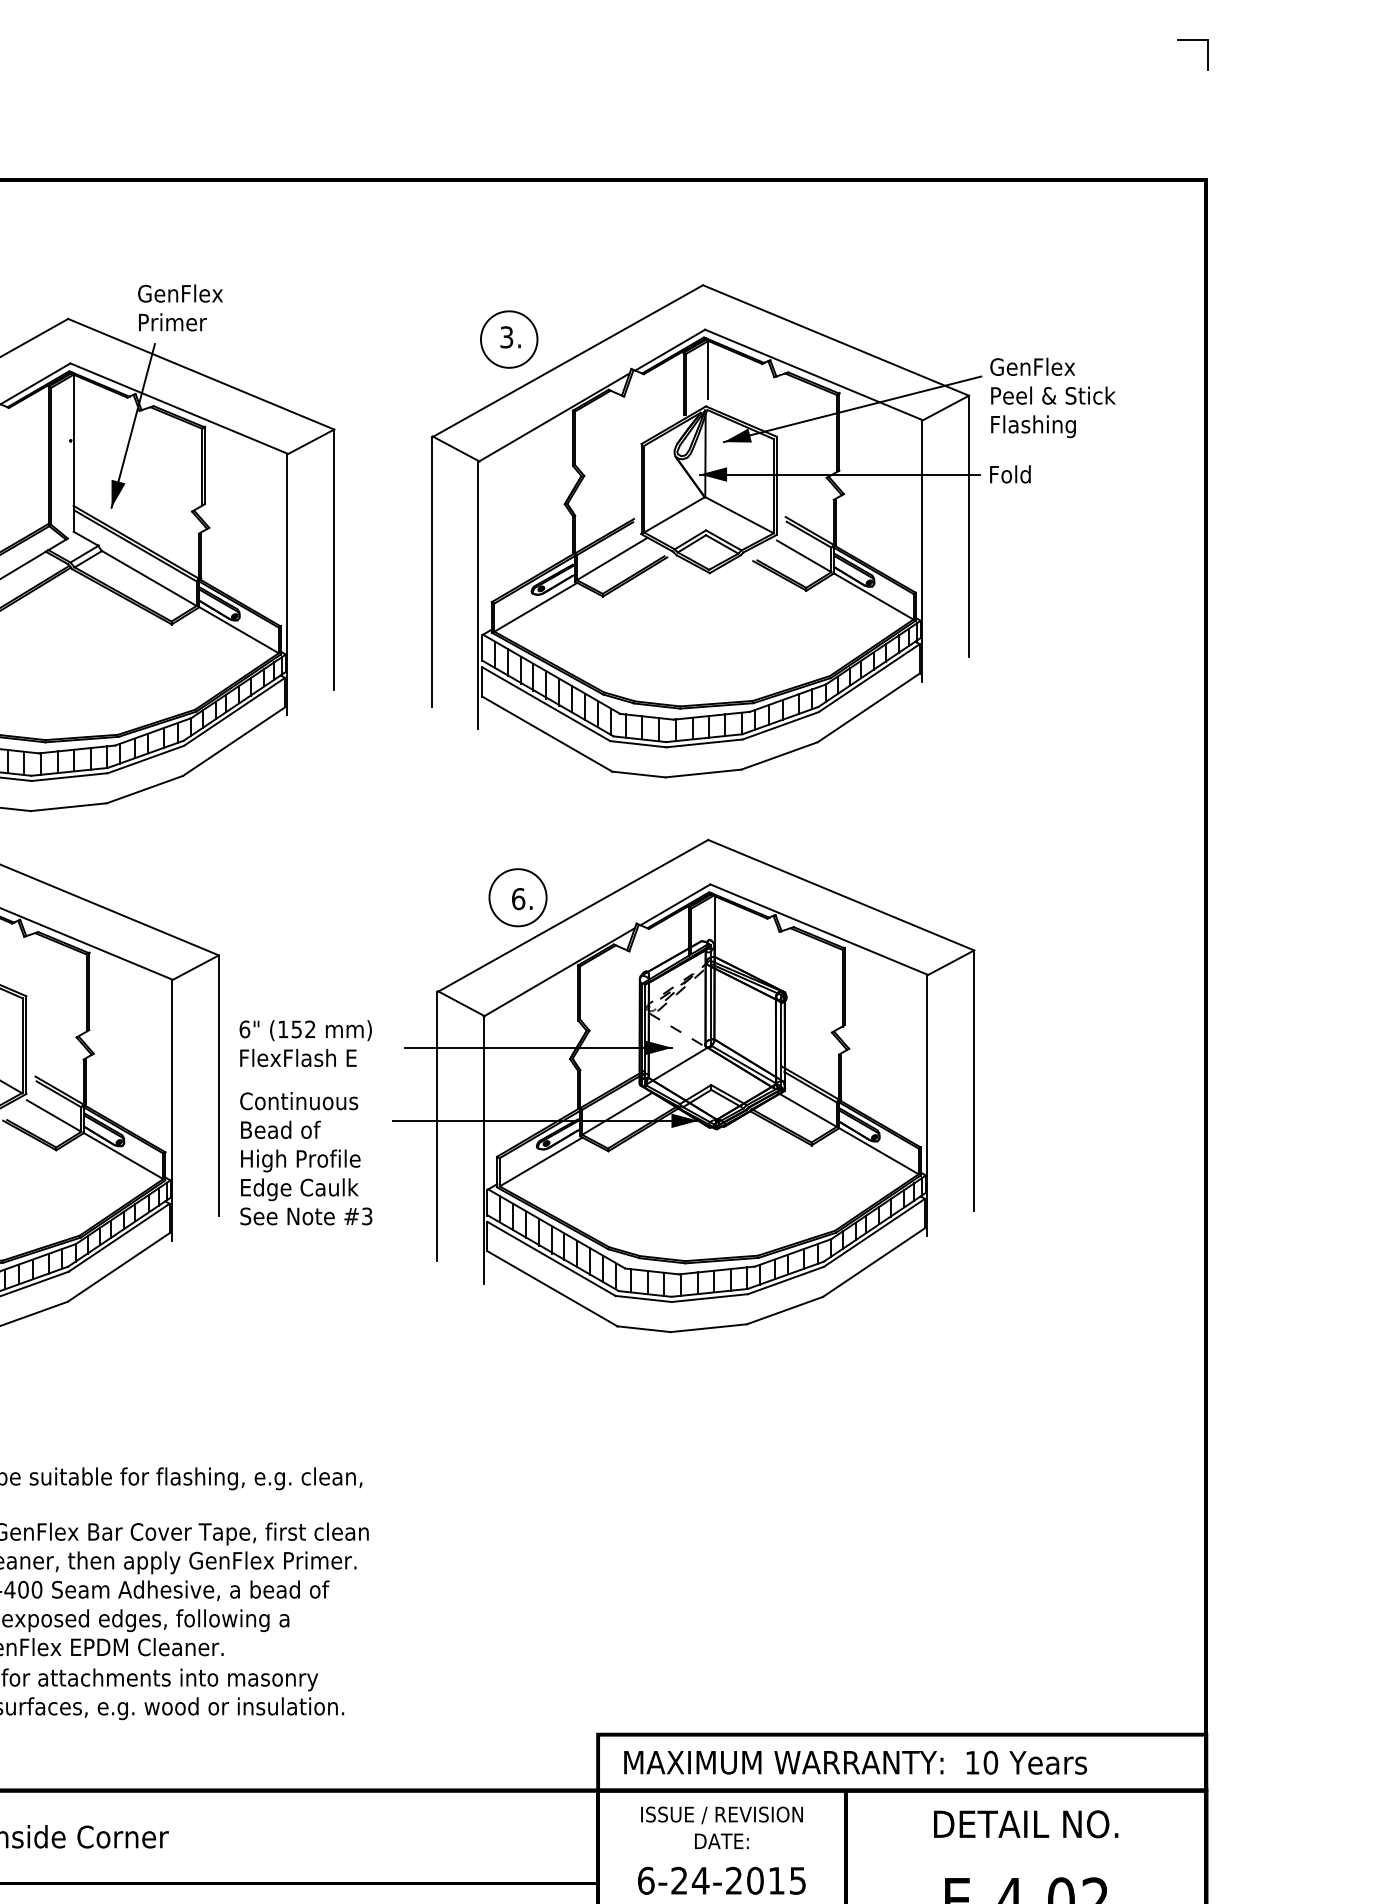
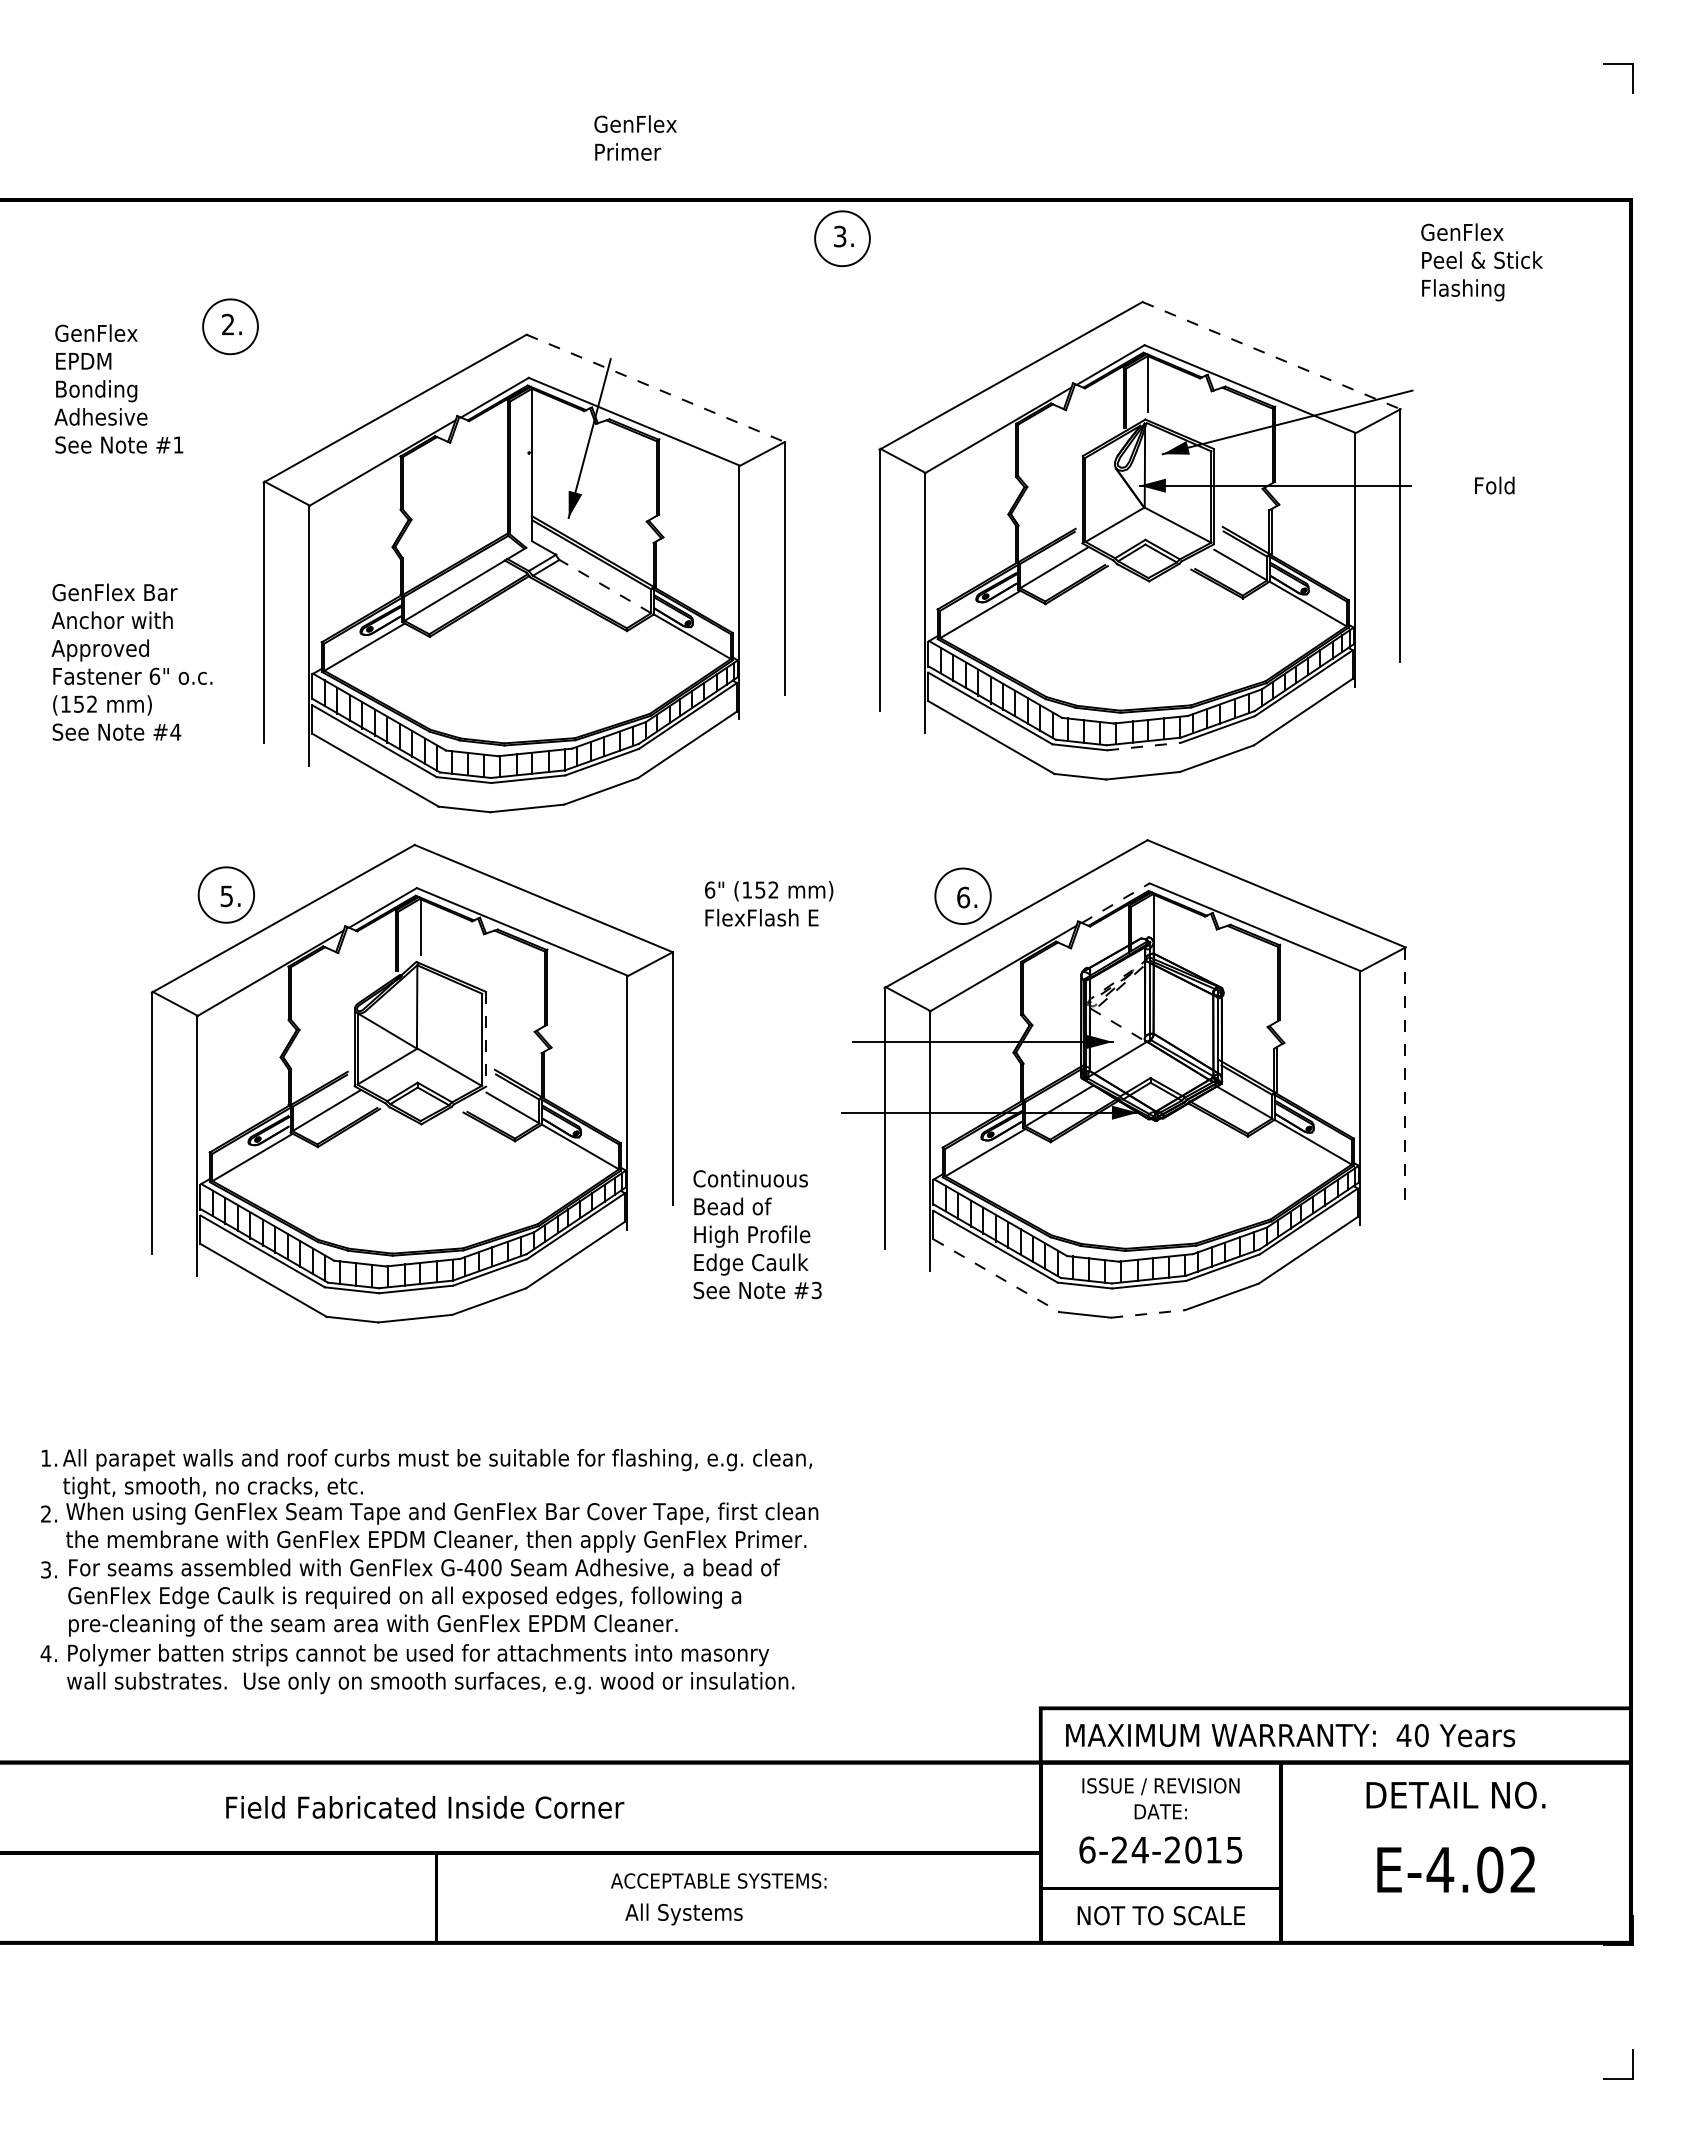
text: (180, 307) -> (635, 137), moved
part: (509, 339) -> (842, 238), moved
line: (835, 340) -> (1271, 355), solid -> dashed
line: (201, 374) -> (655, 388), solid -> dashed
text: (1052, 398) -> (1481, 262), moved
text: (1010, 474) -> (1494, 485), moved
line: (149, 578) -> (605, 586), solid -> dashed
line: (705, 743) -> (1144, 746), solid -> dashed
line: (676, 904) -> (1116, 902), solid -> dashed
text: (306, 1043) -> (769, 903), moved
line: (26, 1045) -> (486, 1039), solid -> dashed
line: (974, 1081) -> (1405, 1074), solid -> dashed
text: (306, 1158) -> (757, 1234), moved
line: (553, 1289) -> (997, 1276), solid -> dashed
line: (709, 1327) -> (1148, 1313), solid -> dashed
text: (971, 1762) -> (1403, 1735), 10 -> 40

